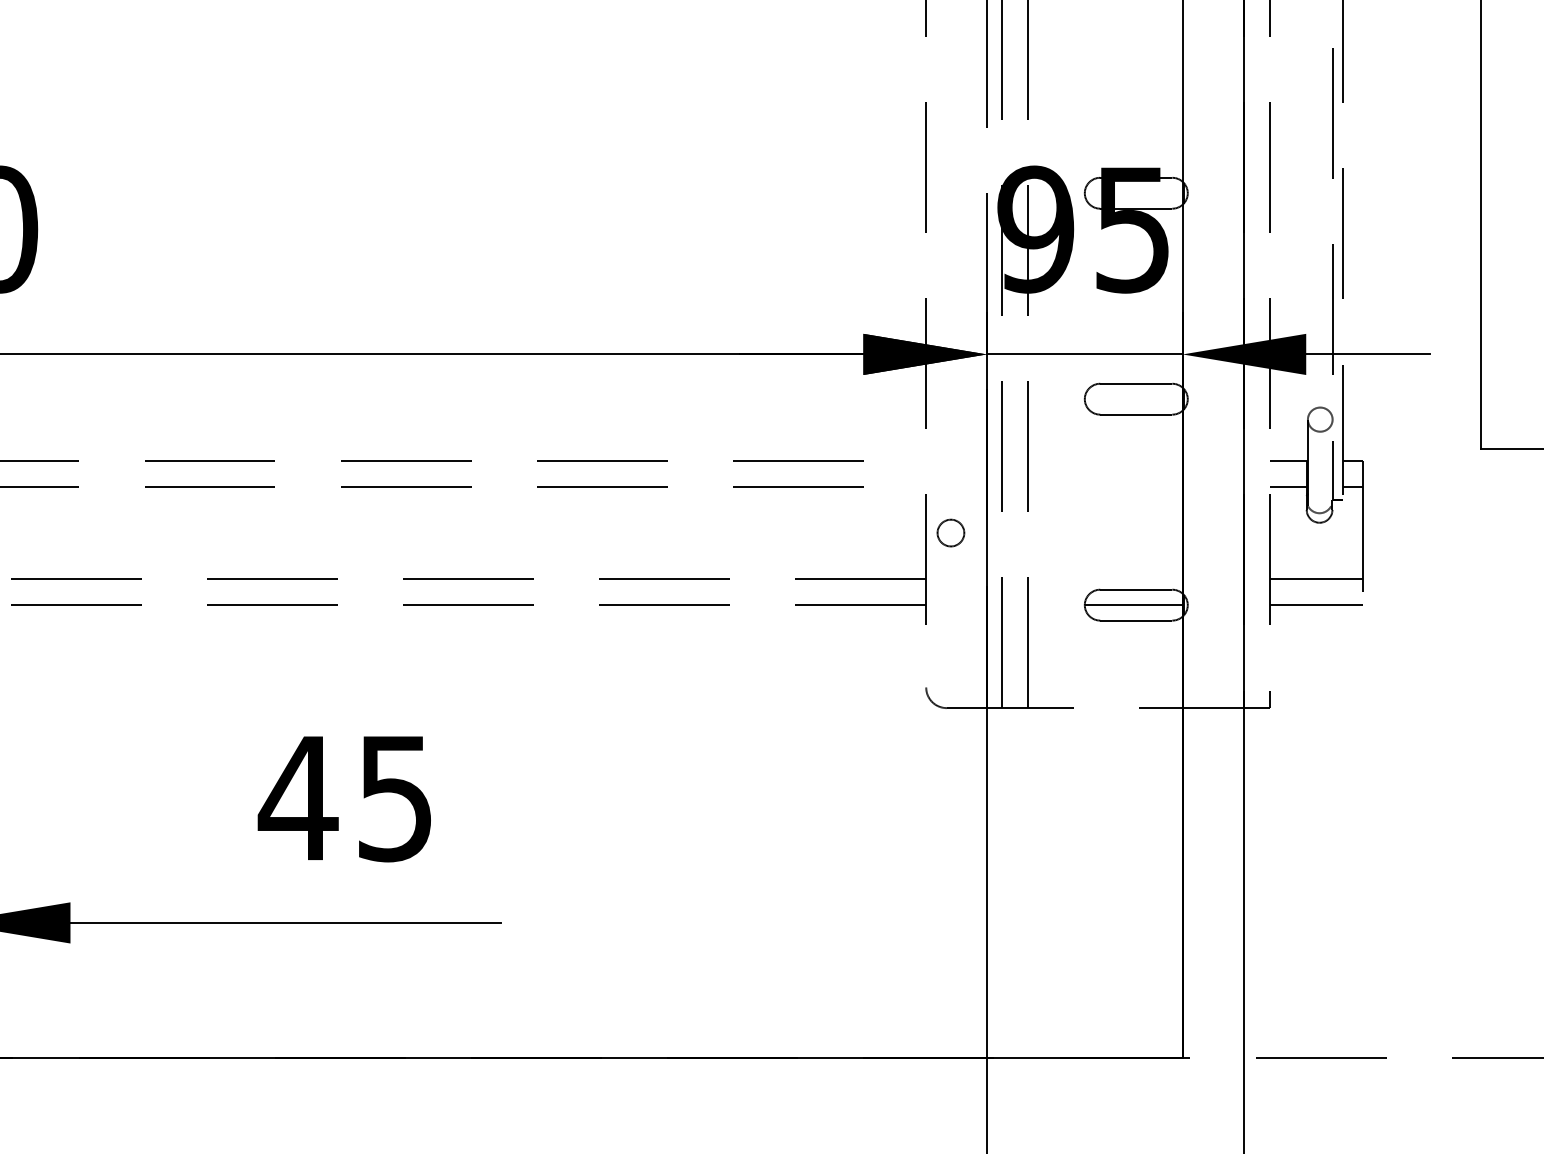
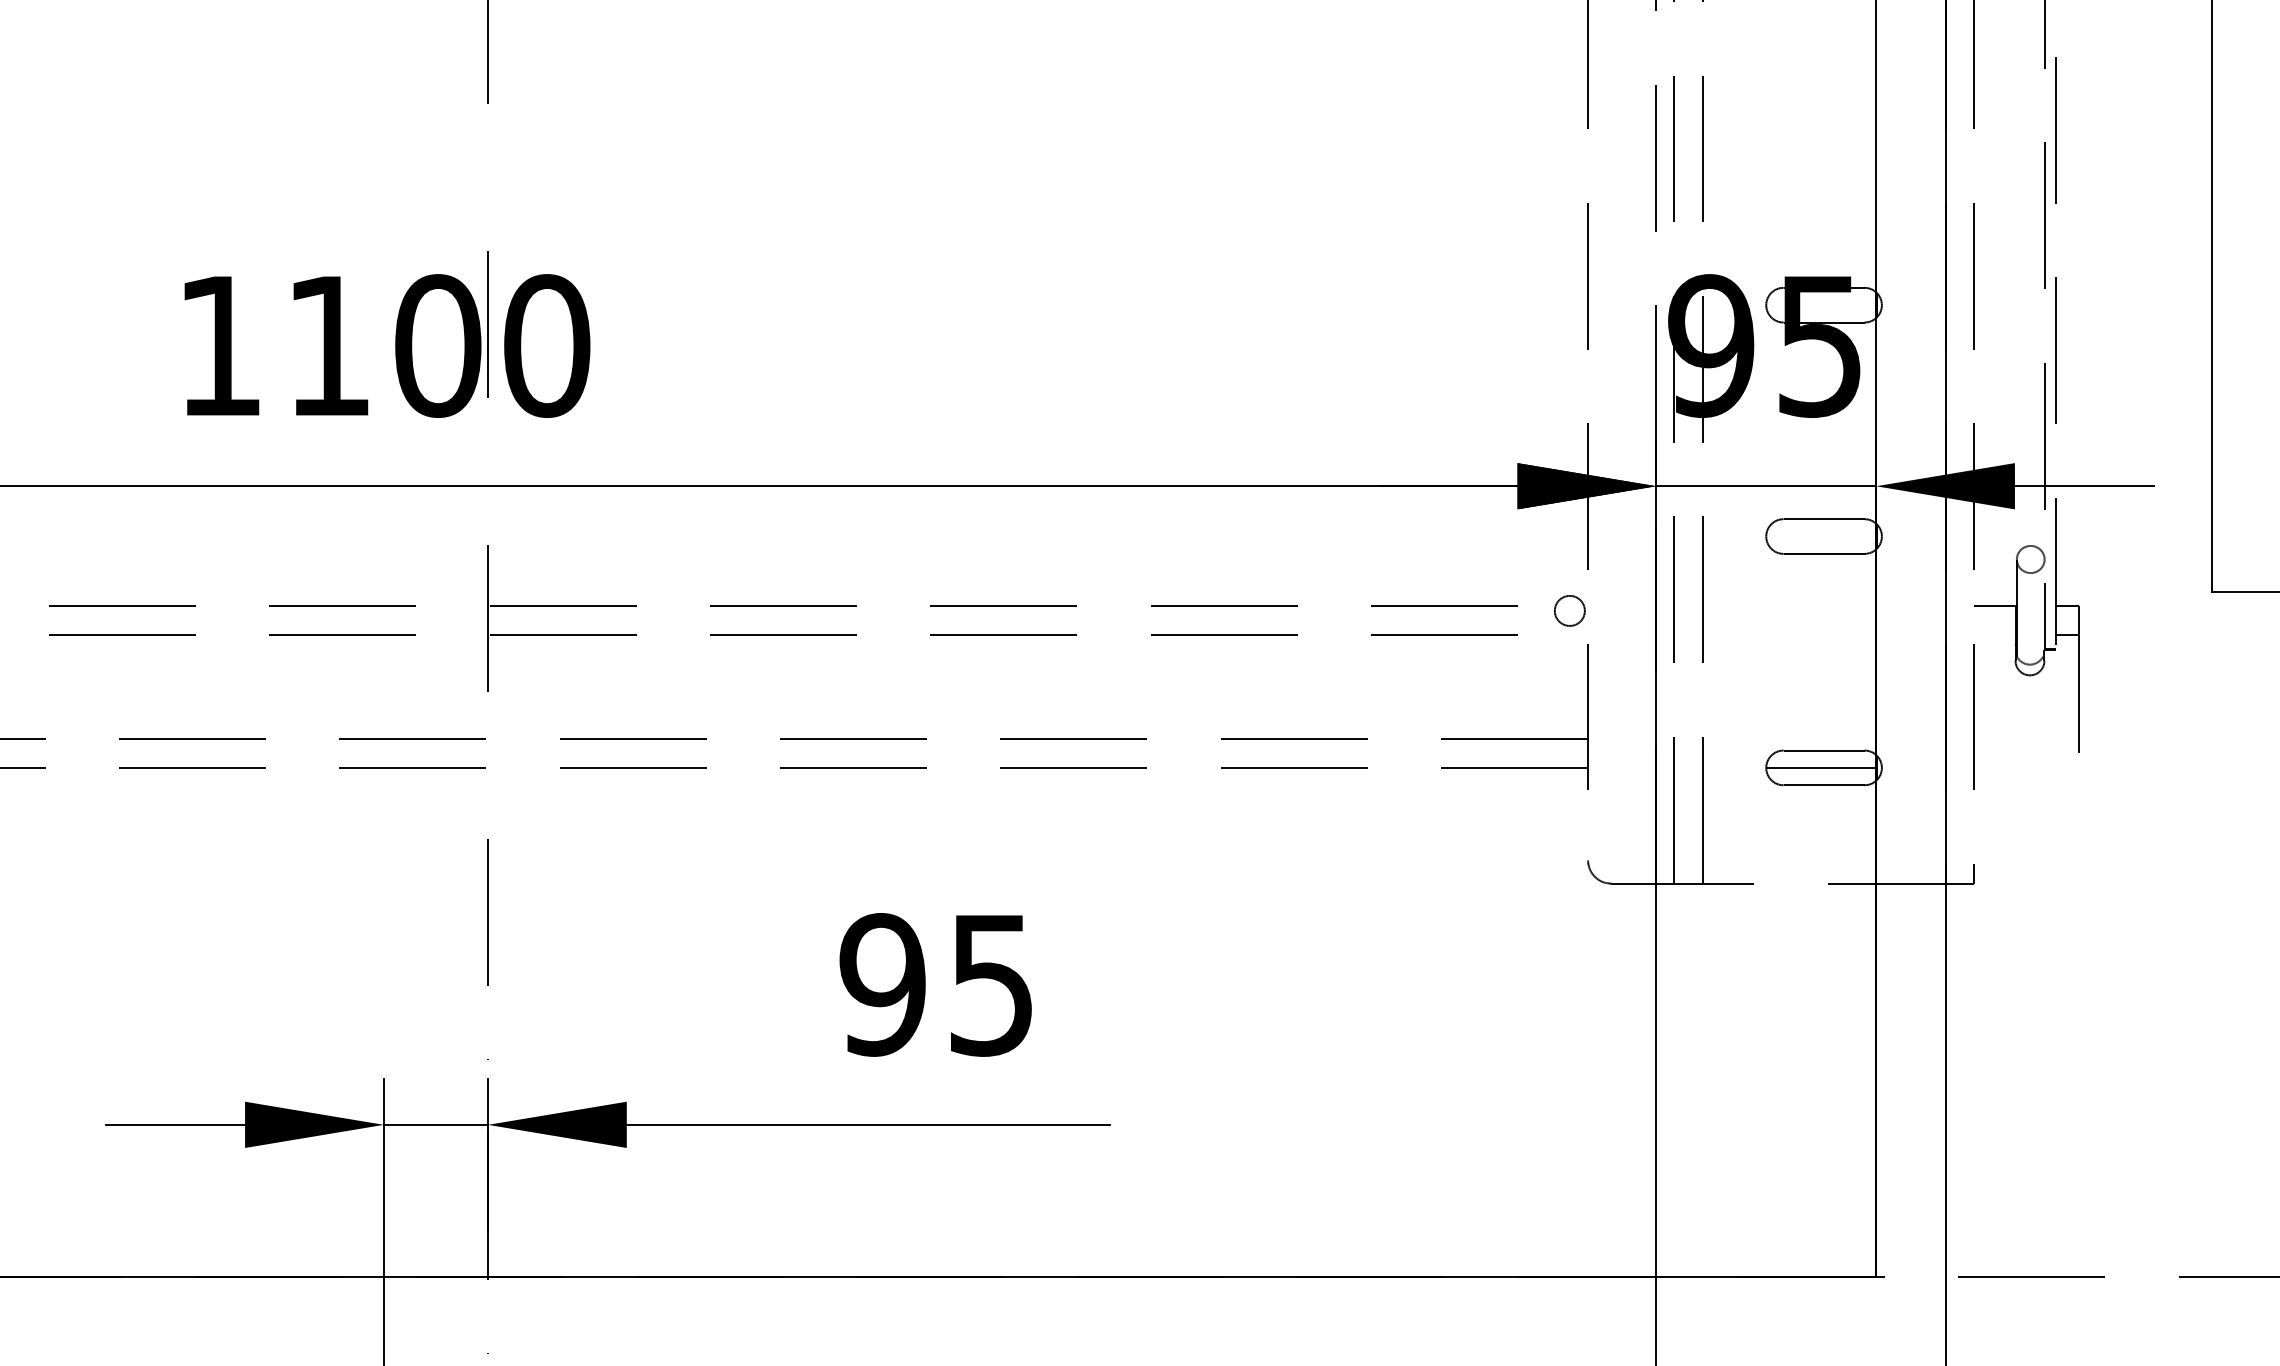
line: (1288, 486) -> (1994, 634), removed
circle: (950, 532) -> (1569, 610), moved
line: (1316, 578) -> (2026, 738), removed
line: (1316, 604) -> (2026, 767), removed
text: (298, 797) -> (882, 984), 45 -> 95

